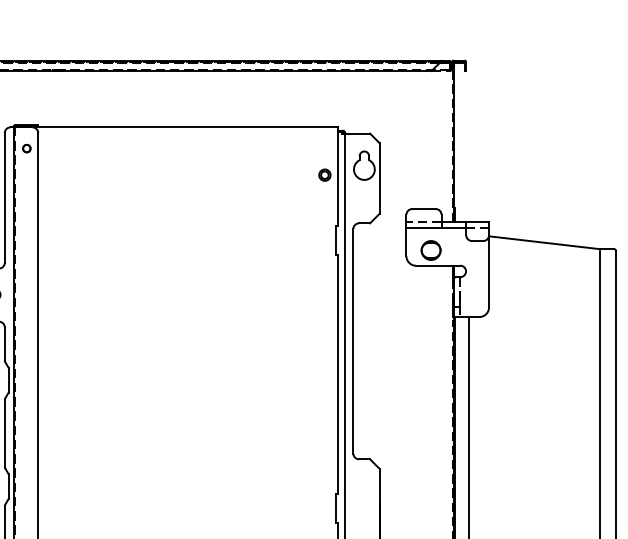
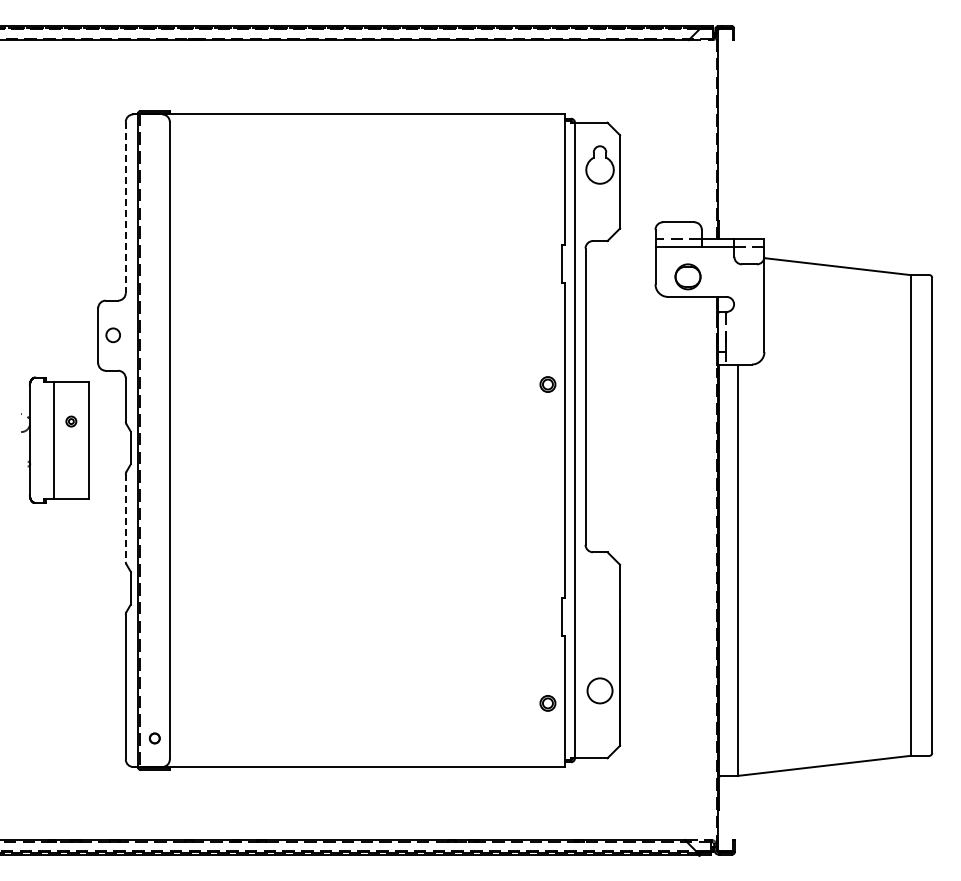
circle: (26, 148) -> (154, 142), removed
part: (324, 175) -> (547, 384), moved
line: (4, 197) -> (125, 207), solid -> dashed
line: (4, 433) -> (125, 518), solid -> dashed

